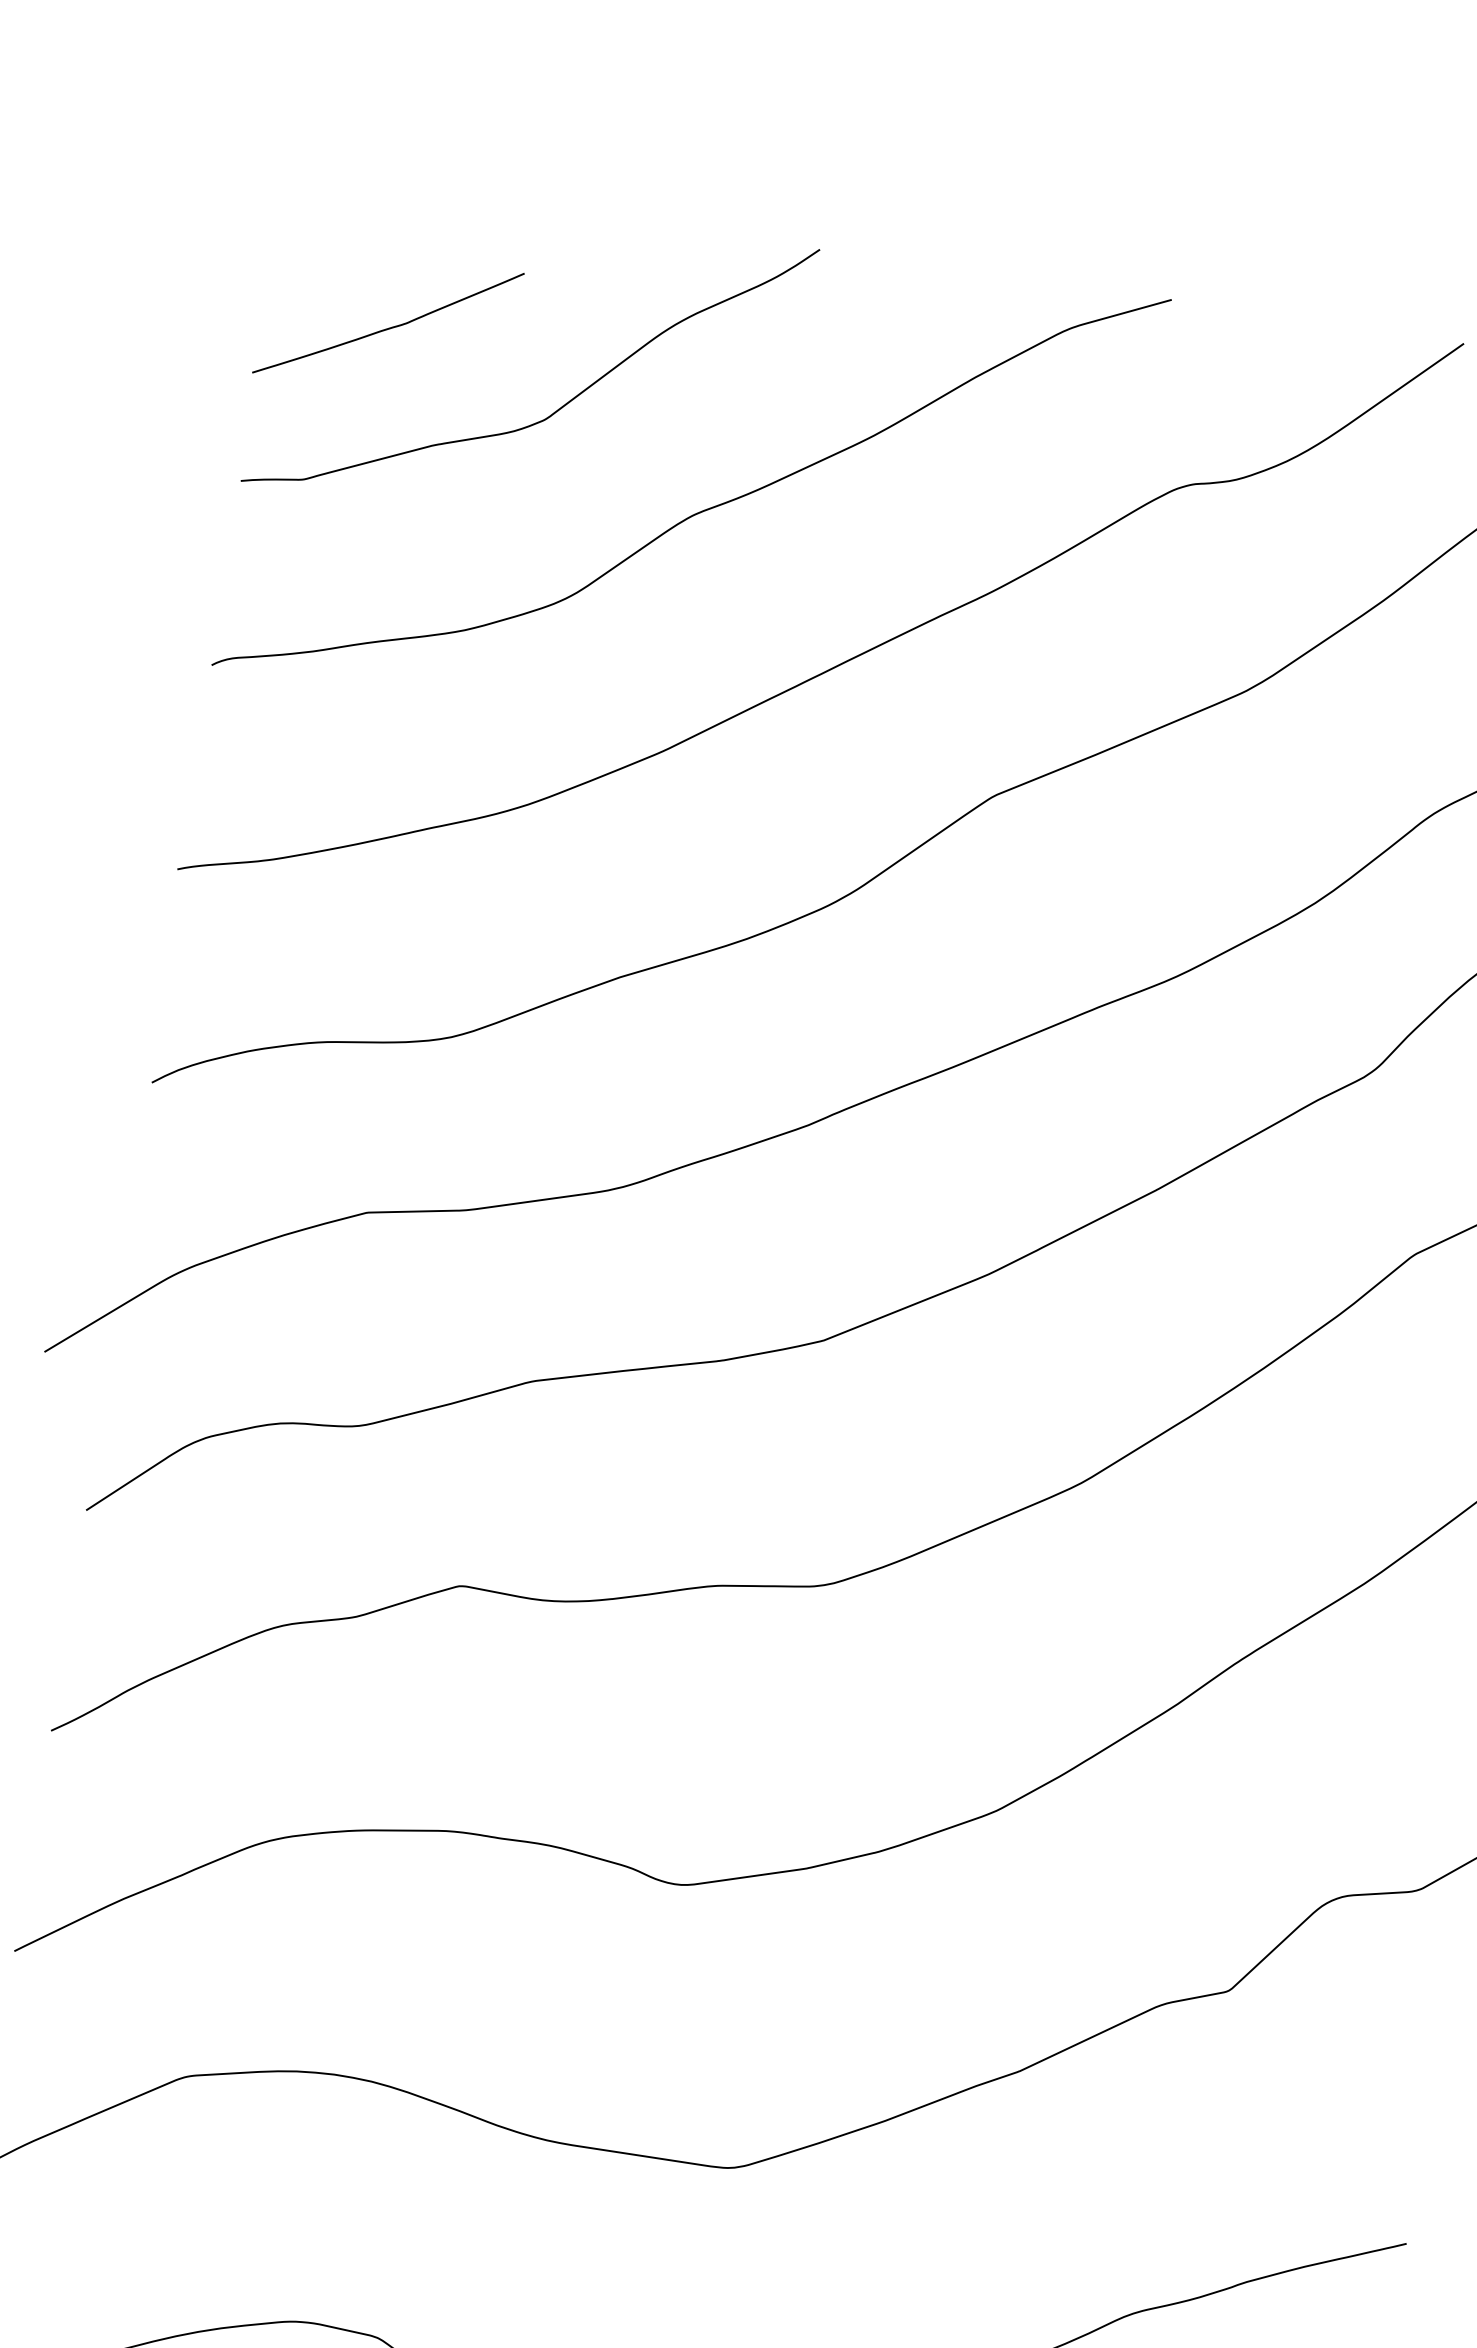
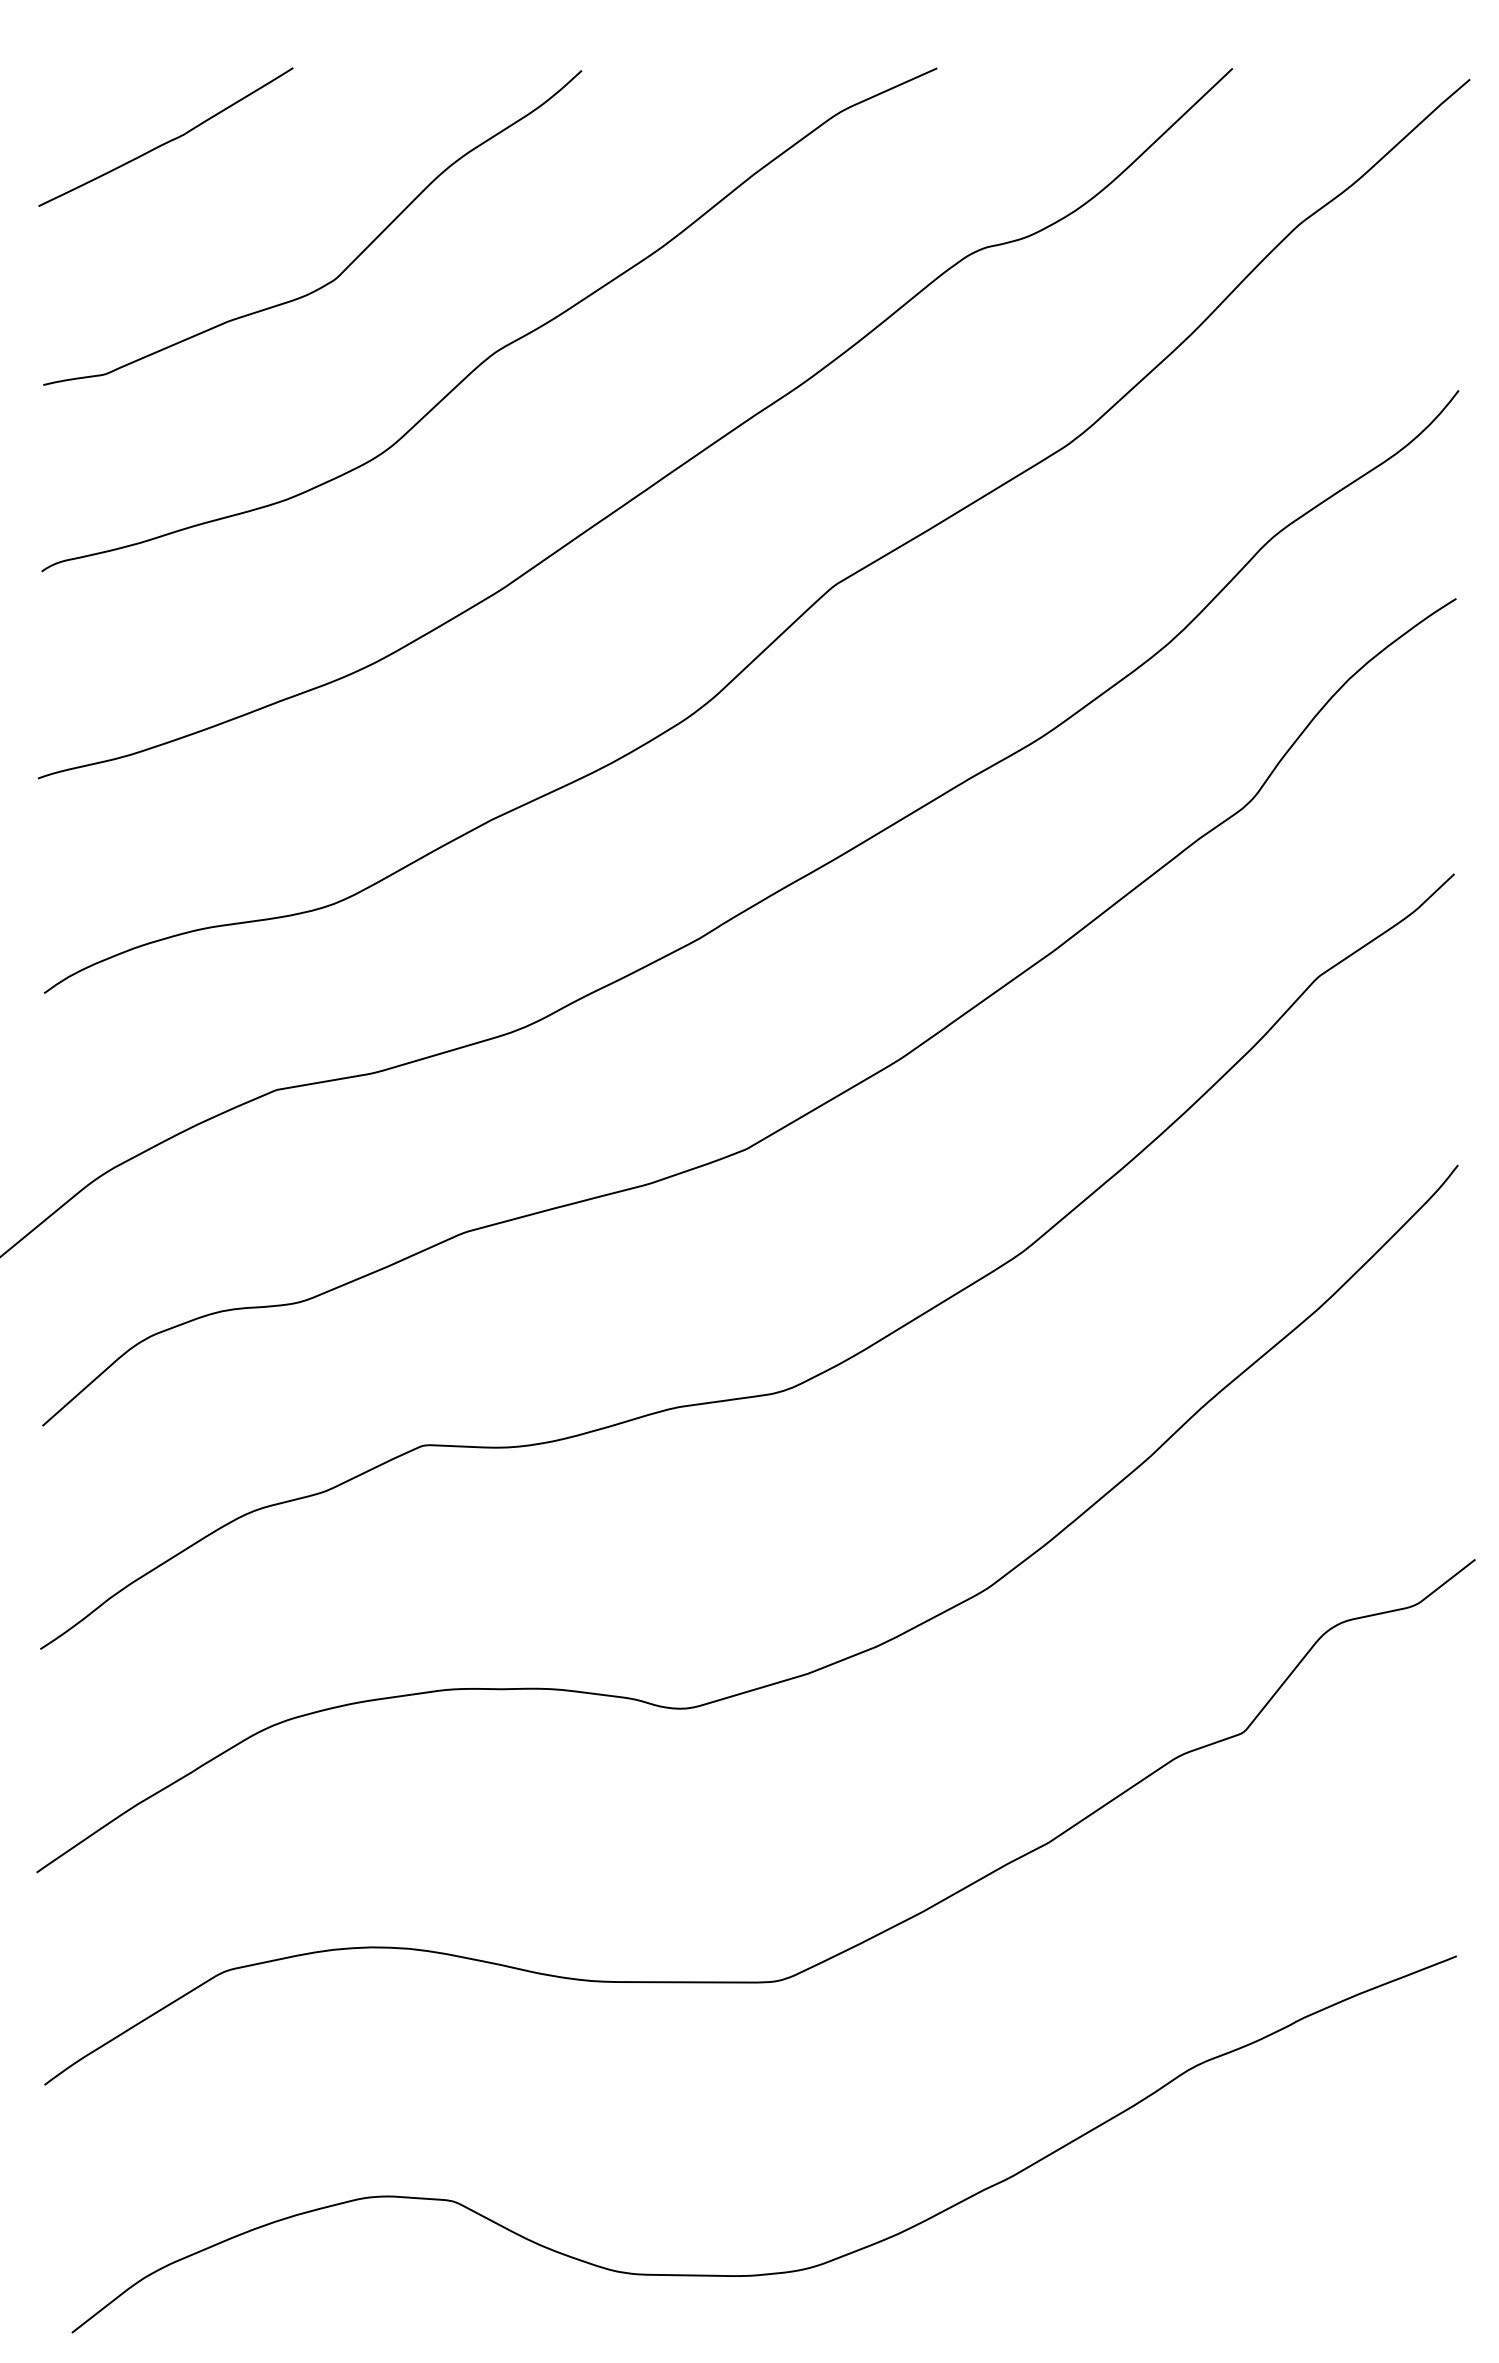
curve: (388, 327) -> (166, 141), moved

